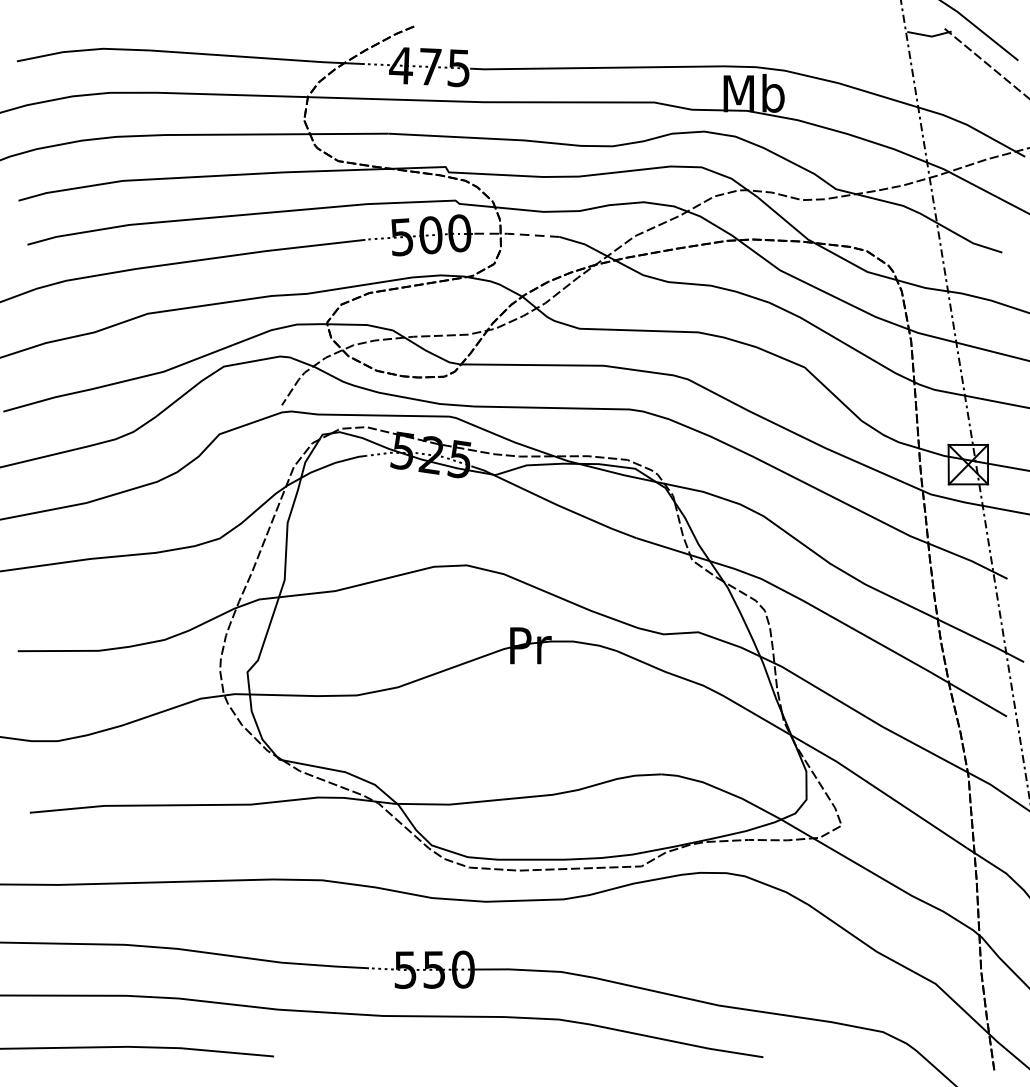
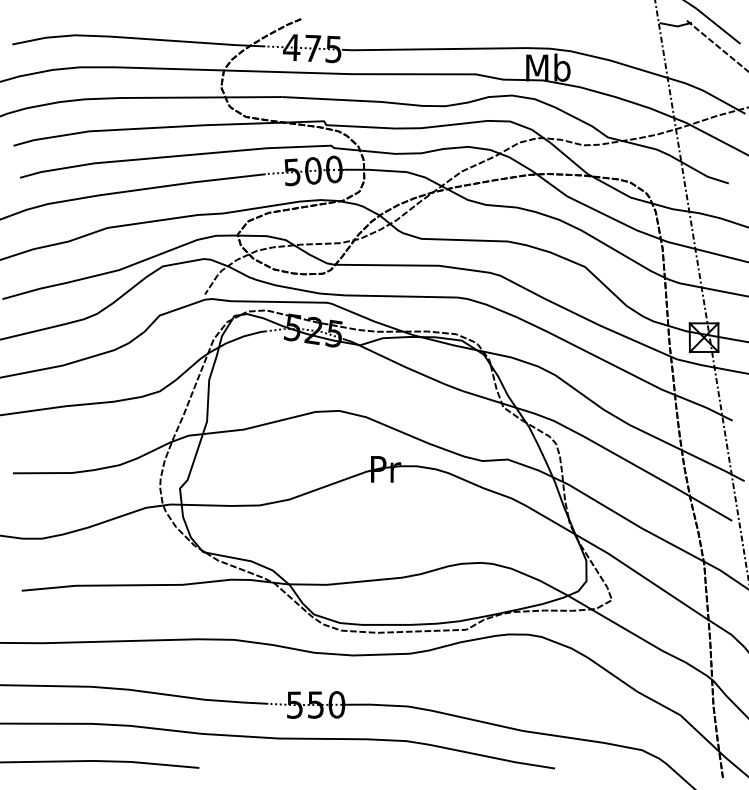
line: (516, 234) -> (375, 170), dashed -> solid

